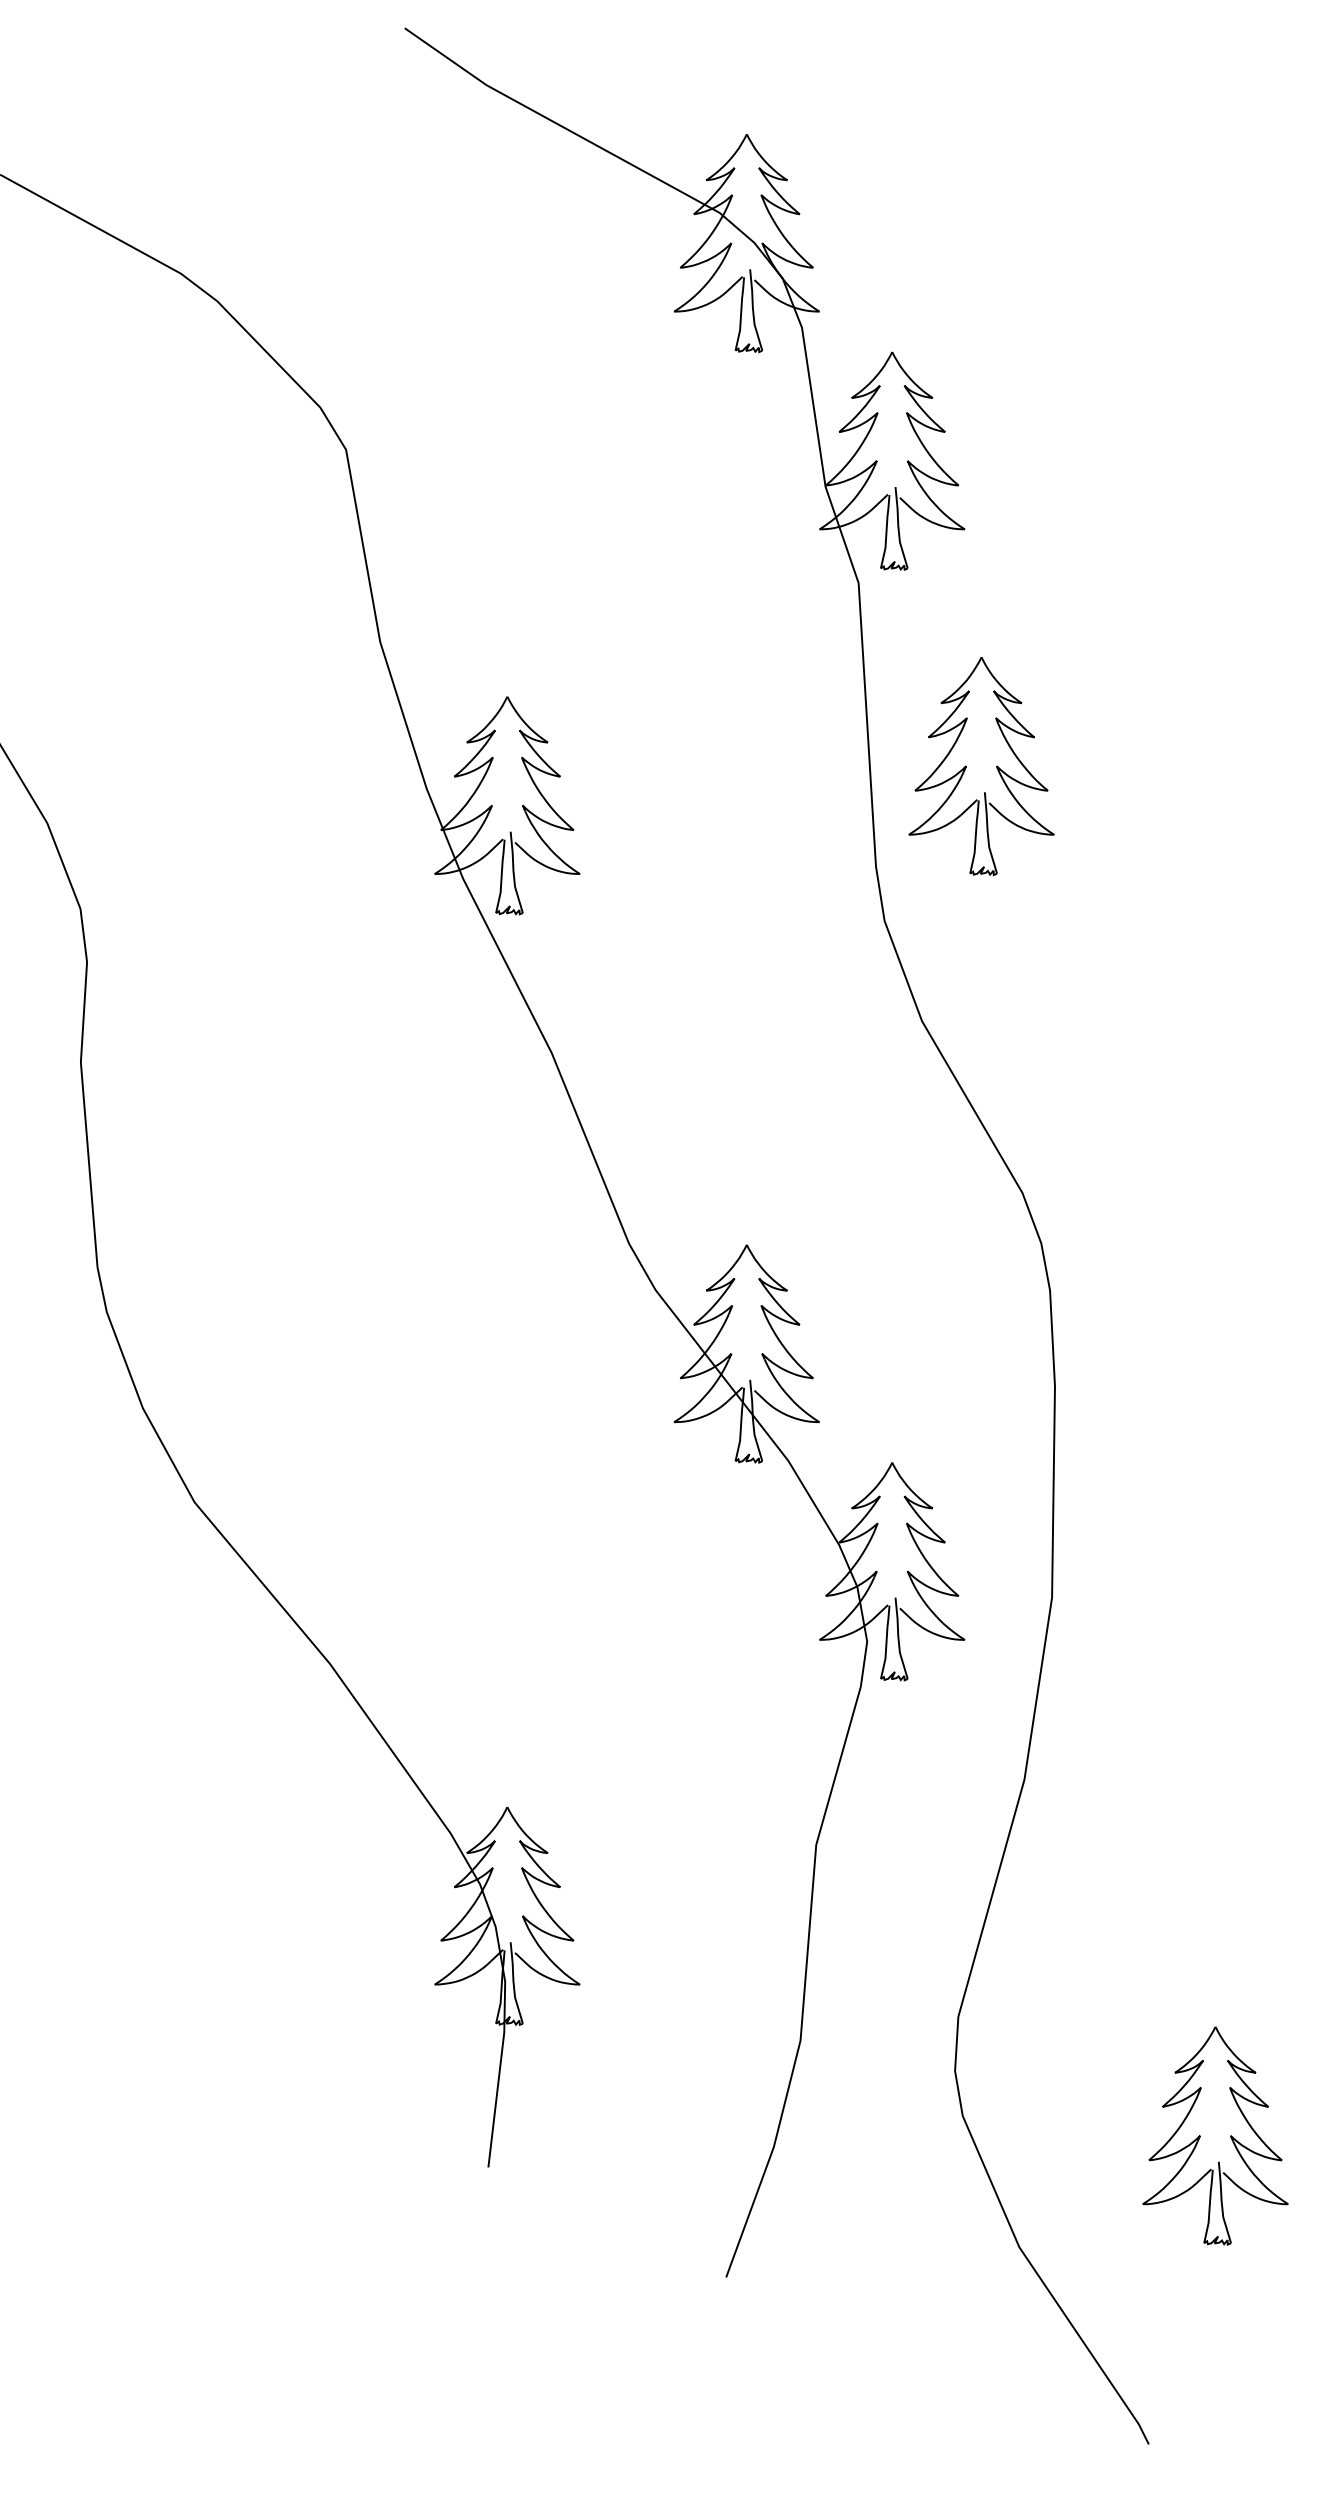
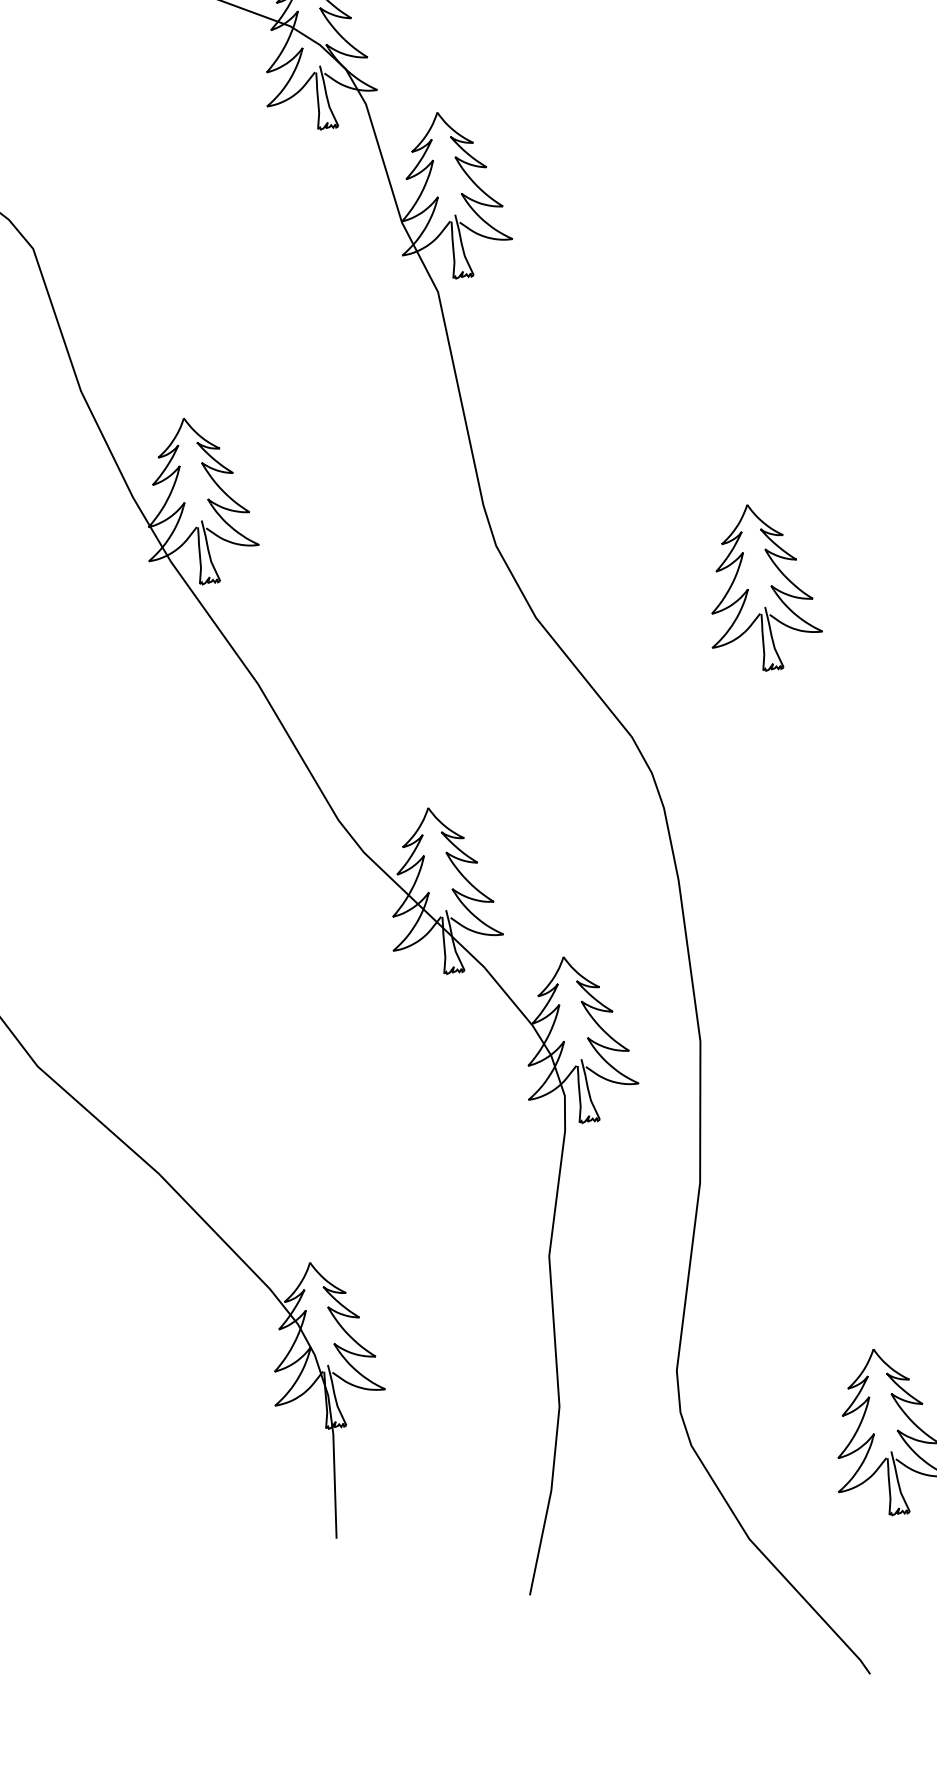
part: (966, 766) -> (748, 589), moved

